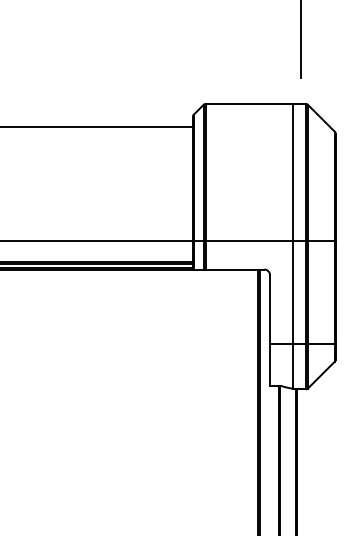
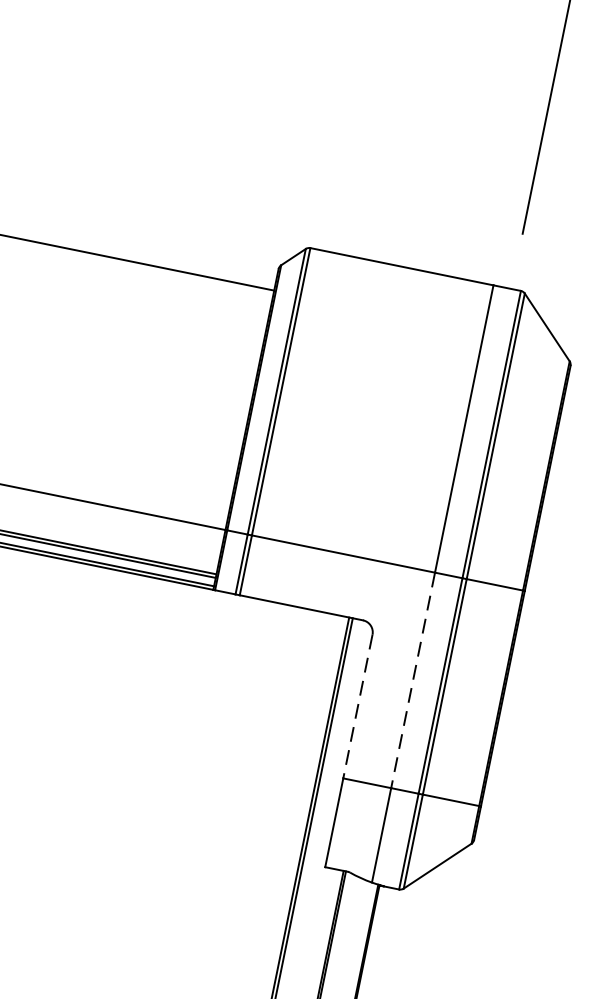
line: (292, 292) -> (412, 680), solid -> dashed
line: (270, 309) -> (358, 706), solid -> dashed

